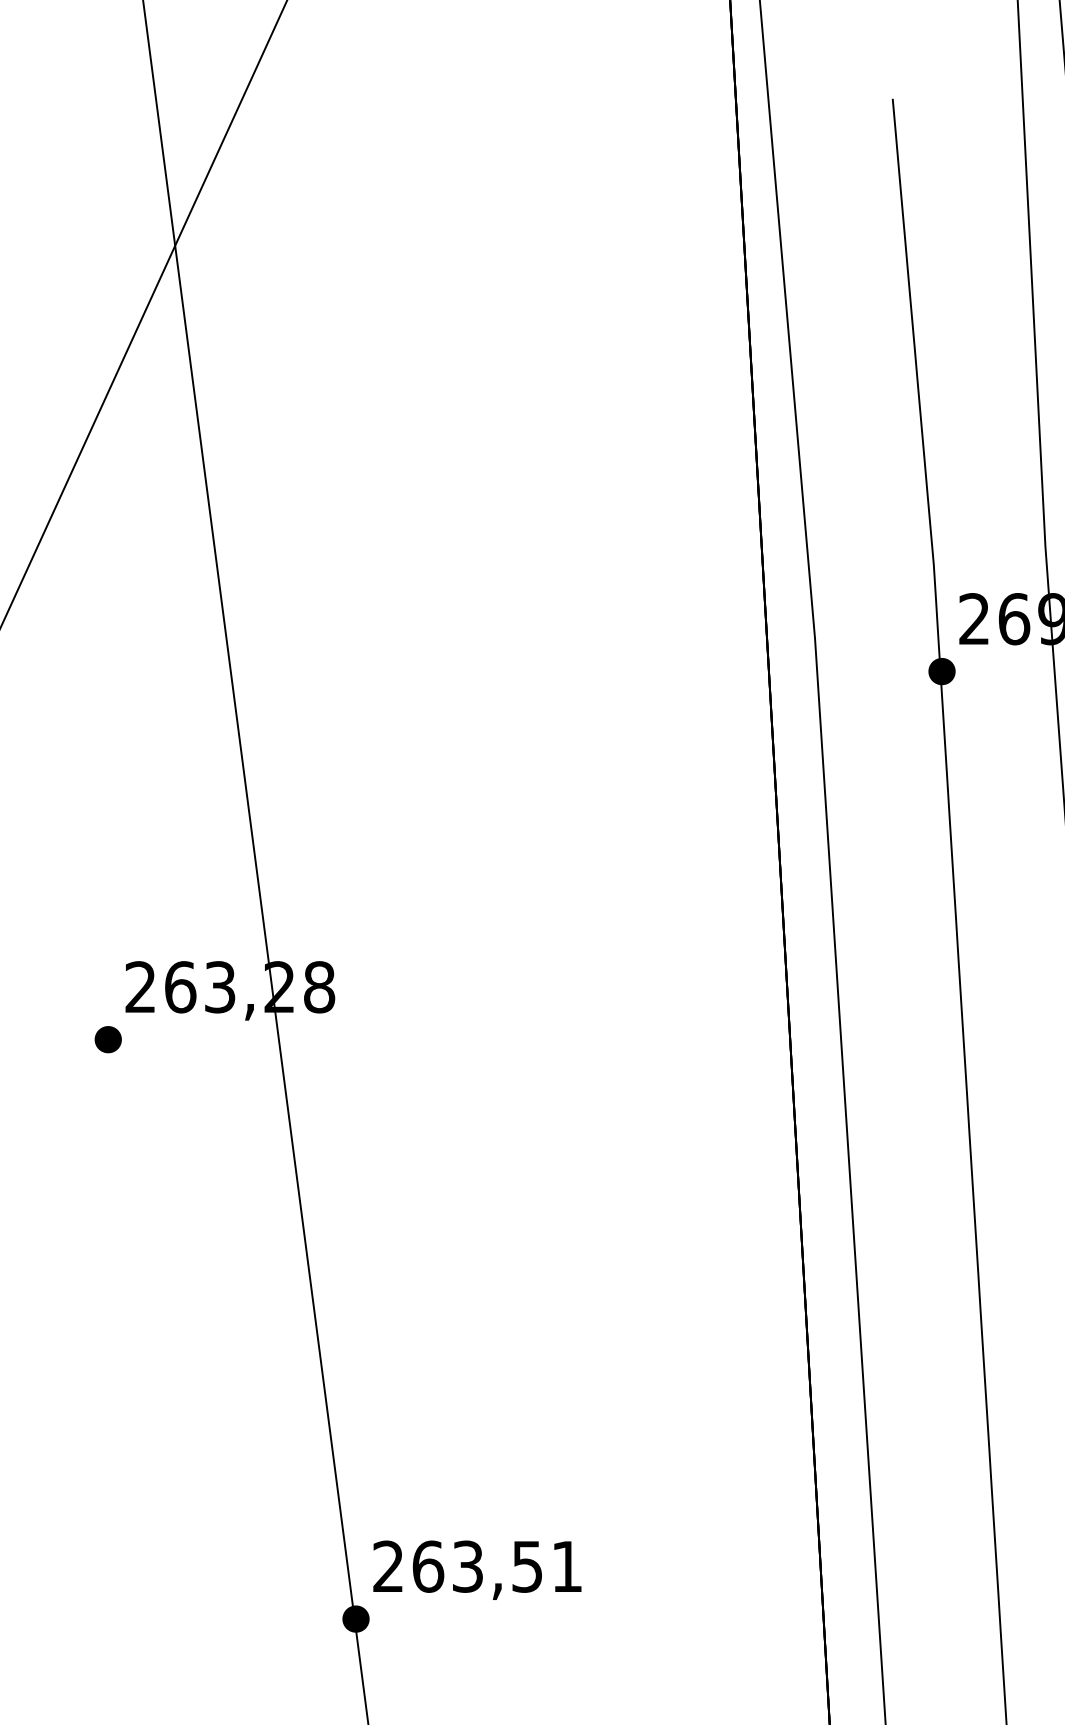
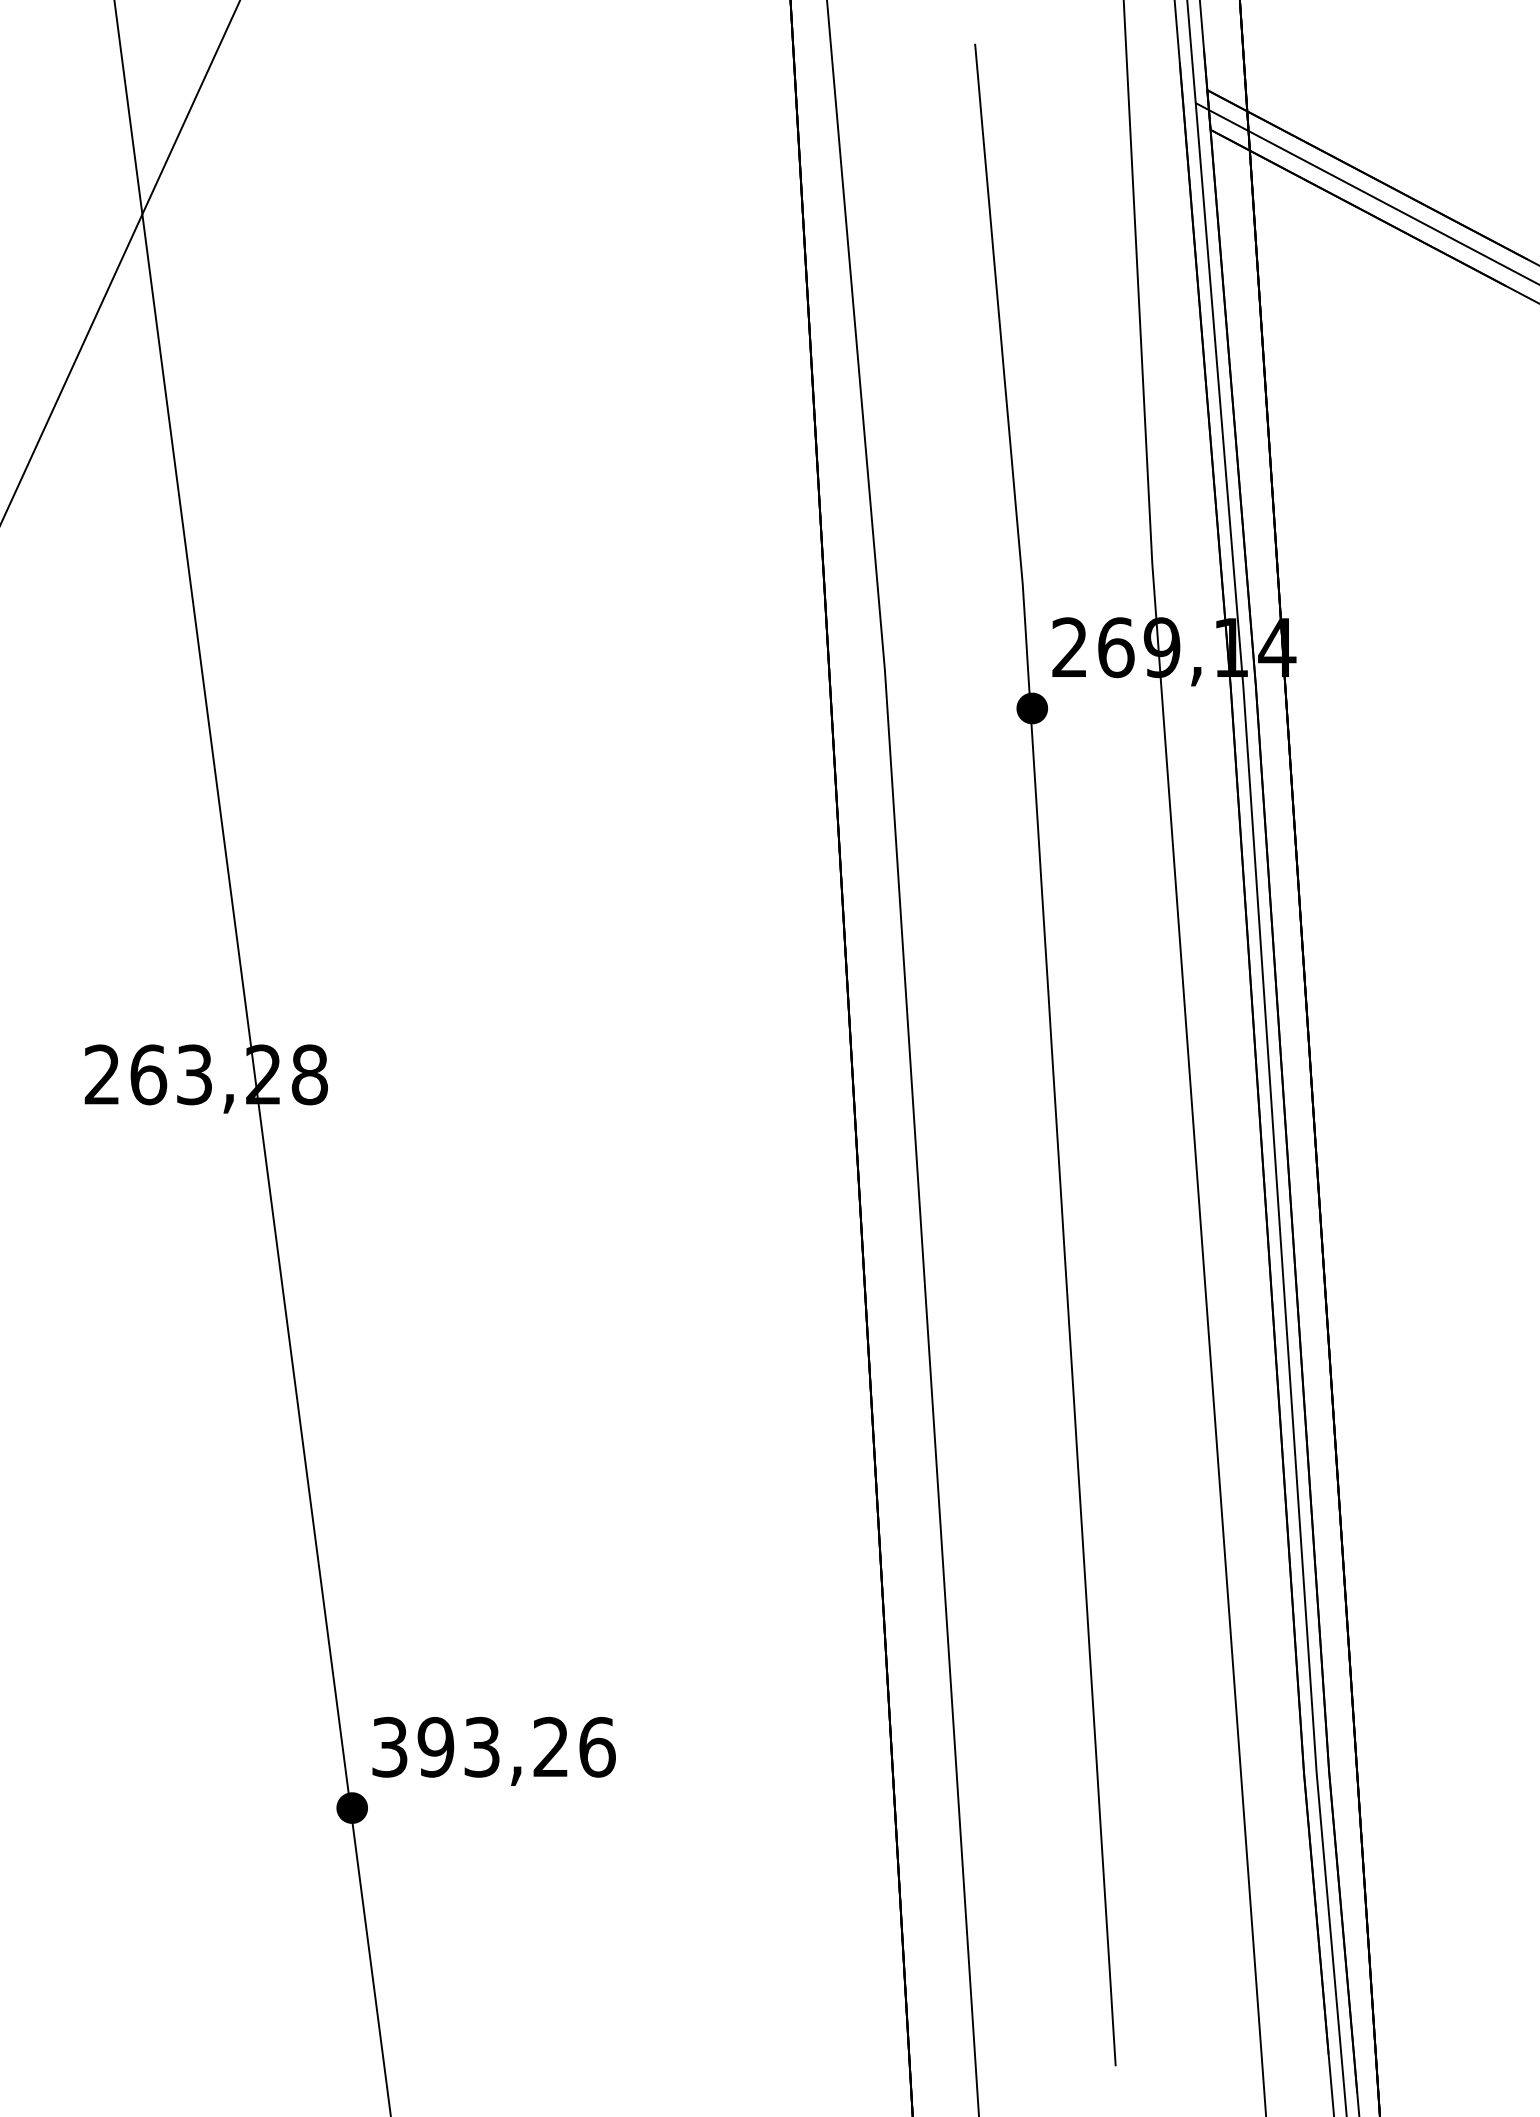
part: (108, 1039) -> (64, 1135), removed
text: (477, 1566) -> (493, 1746), 263,51 -> 393,26

